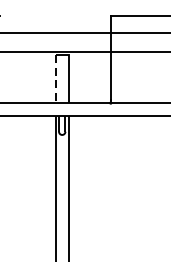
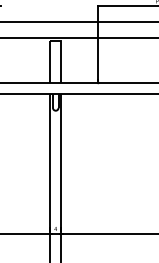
line: (56, 78) -> (50, 61), dashed -> solid

